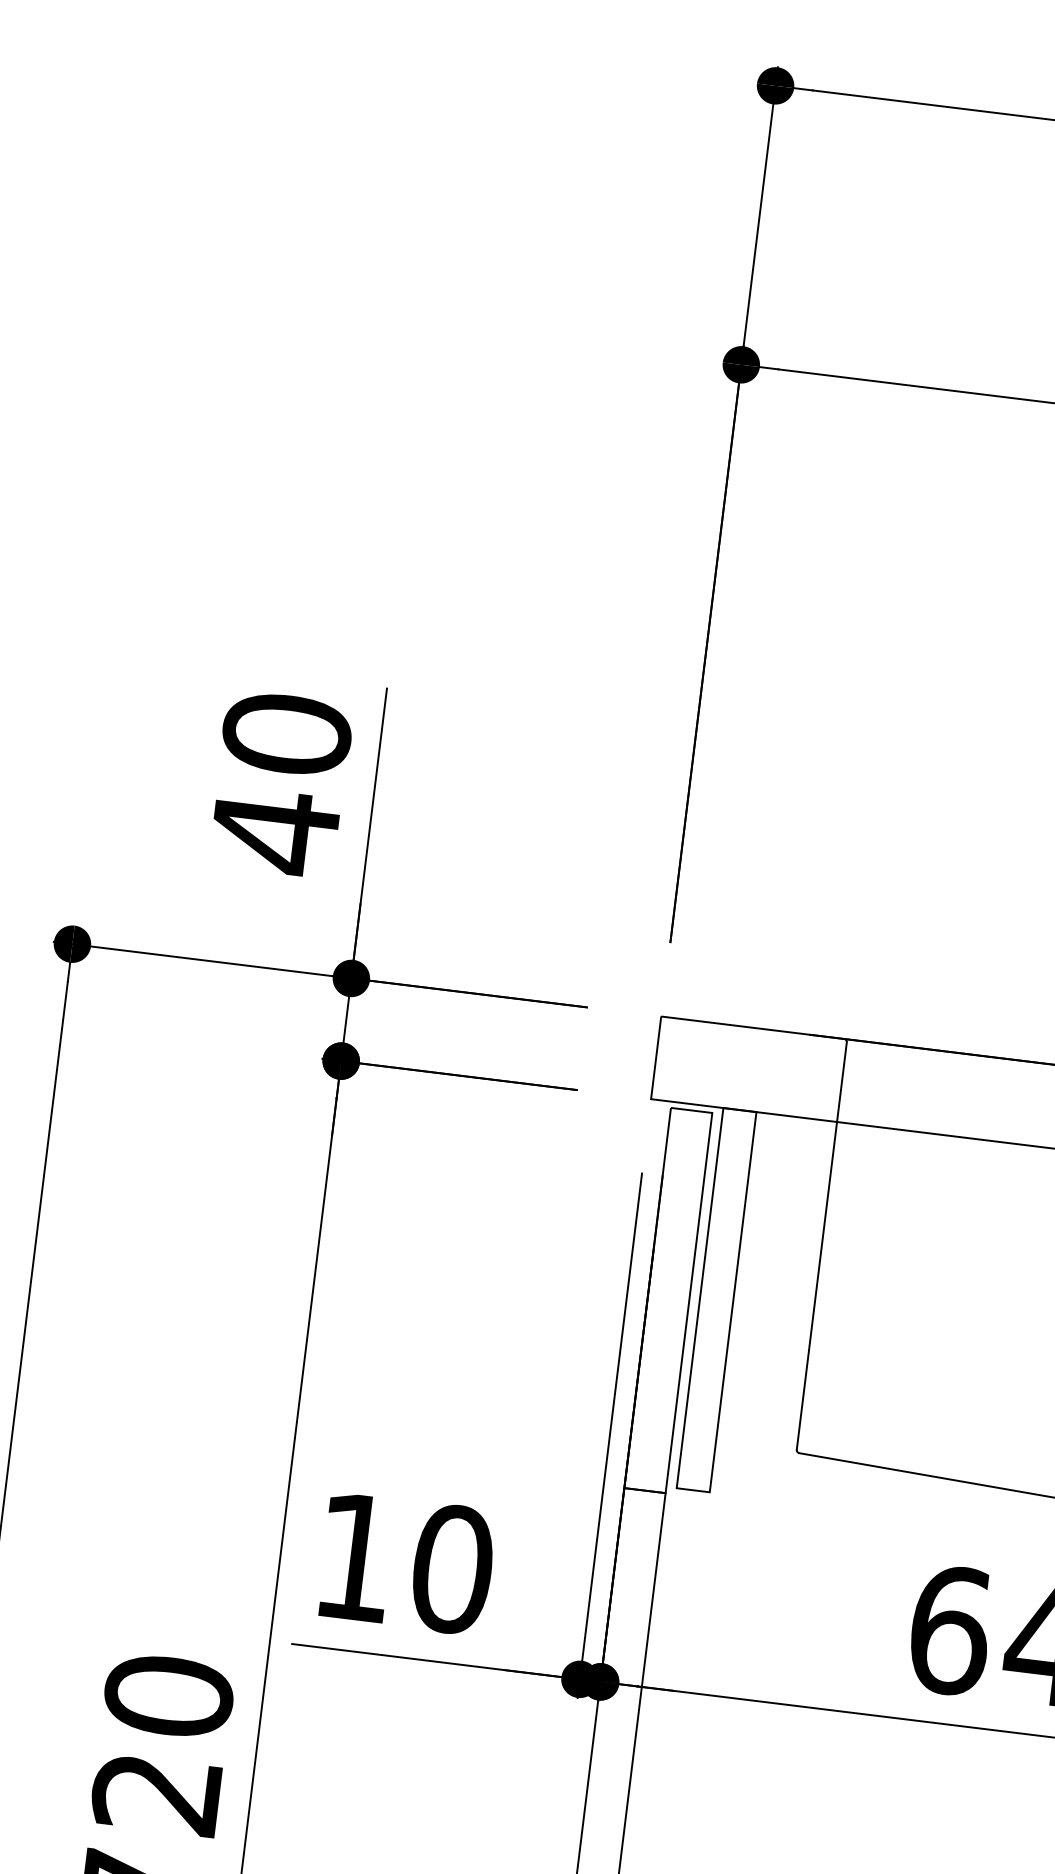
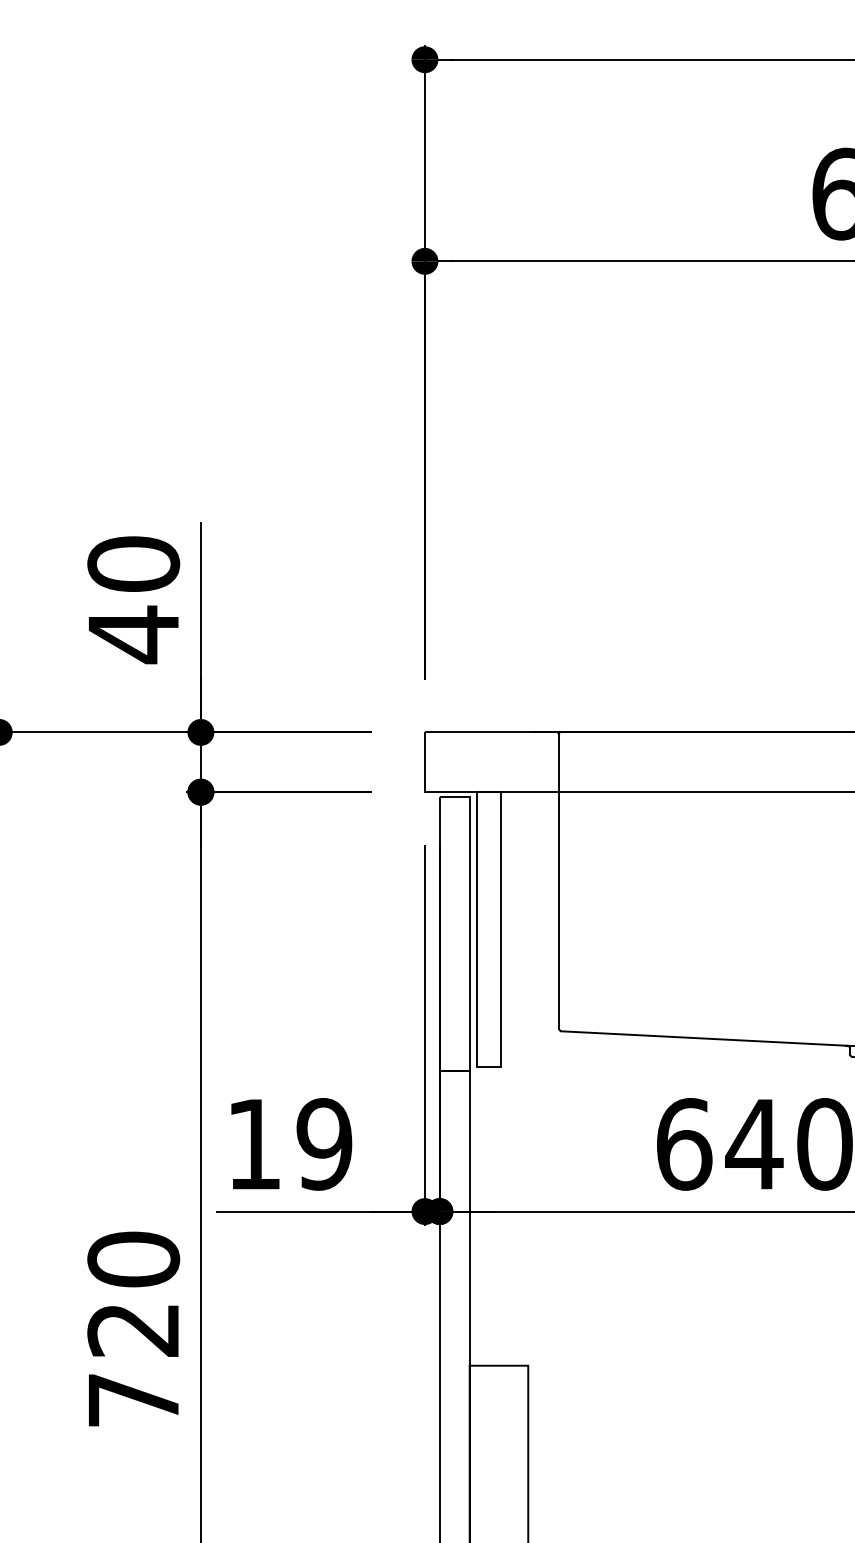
text: (452, 1569) -> (324, 1144), 10 -> 19

